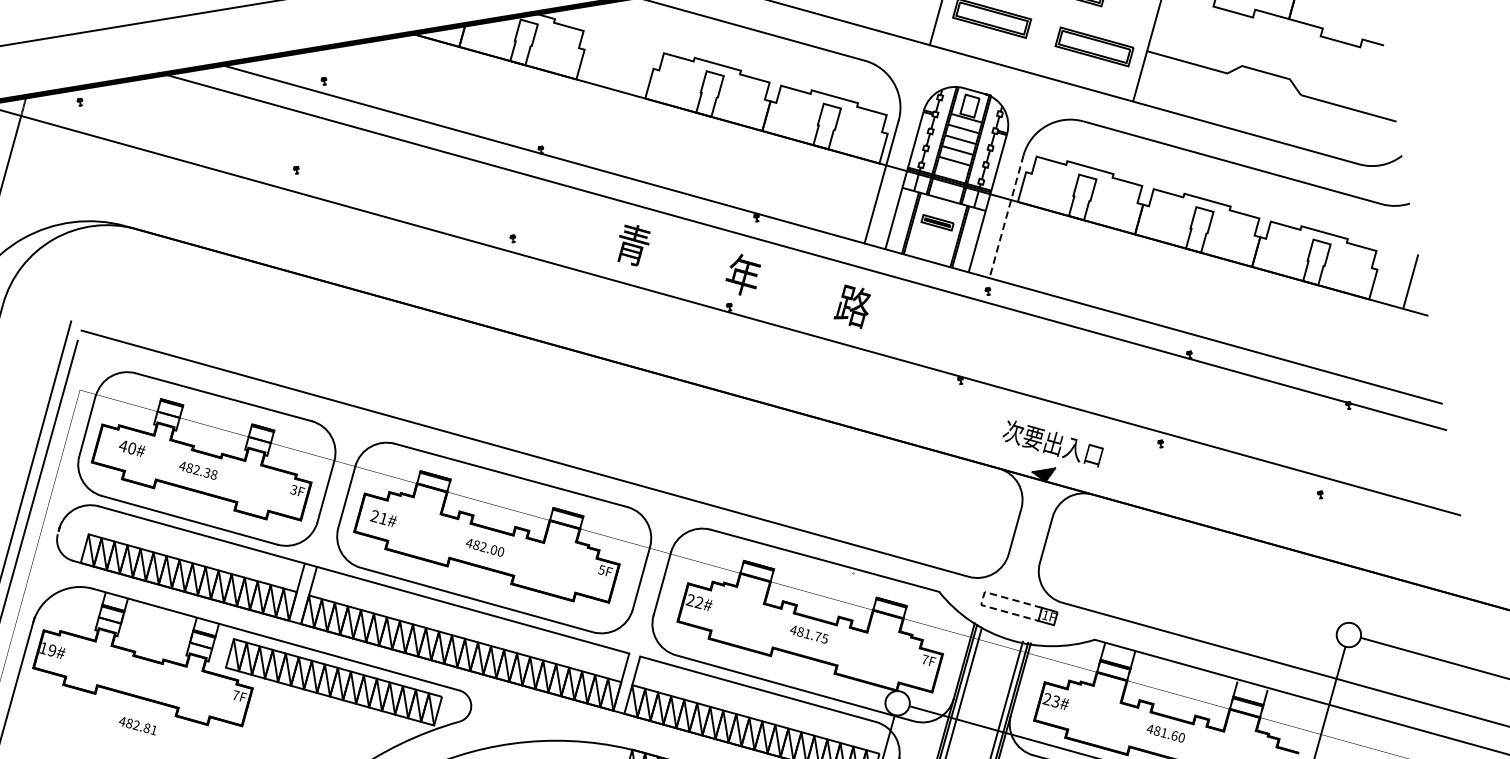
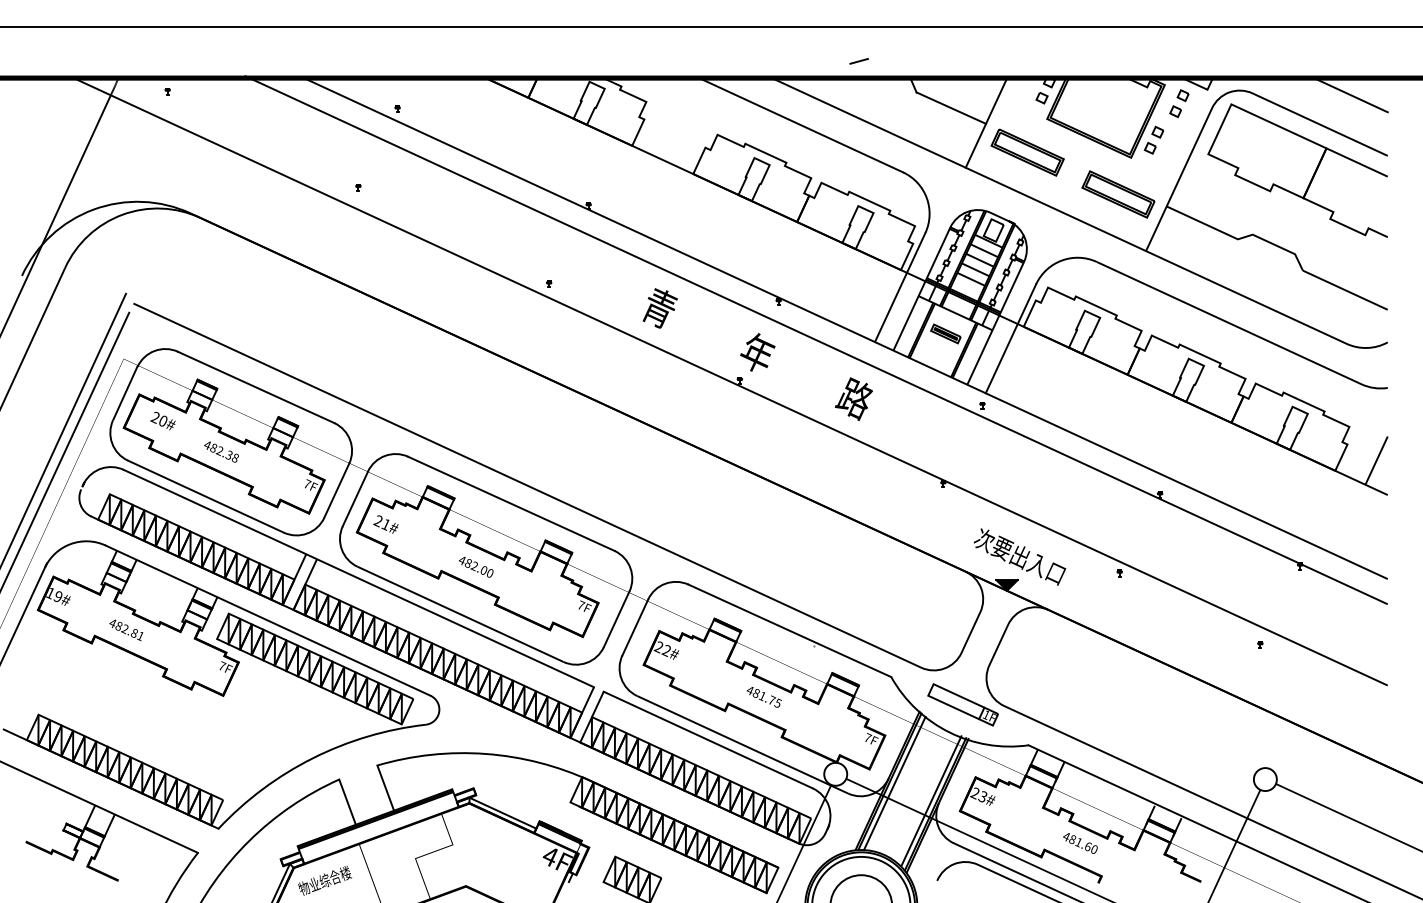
line: (1006, 217) -> (1010, 339), dashed -> solid
text: (122, 446) -> (154, 417), 40# -> 20#
text: (293, 489) -> (307, 483), 3F -> 7F
text: (601, 568) -> (581, 604), 5F -> 7F
line: (982, 599) -> (930, 690), dashed -> solid
text: (138, 726) -> (126, 630), moved

